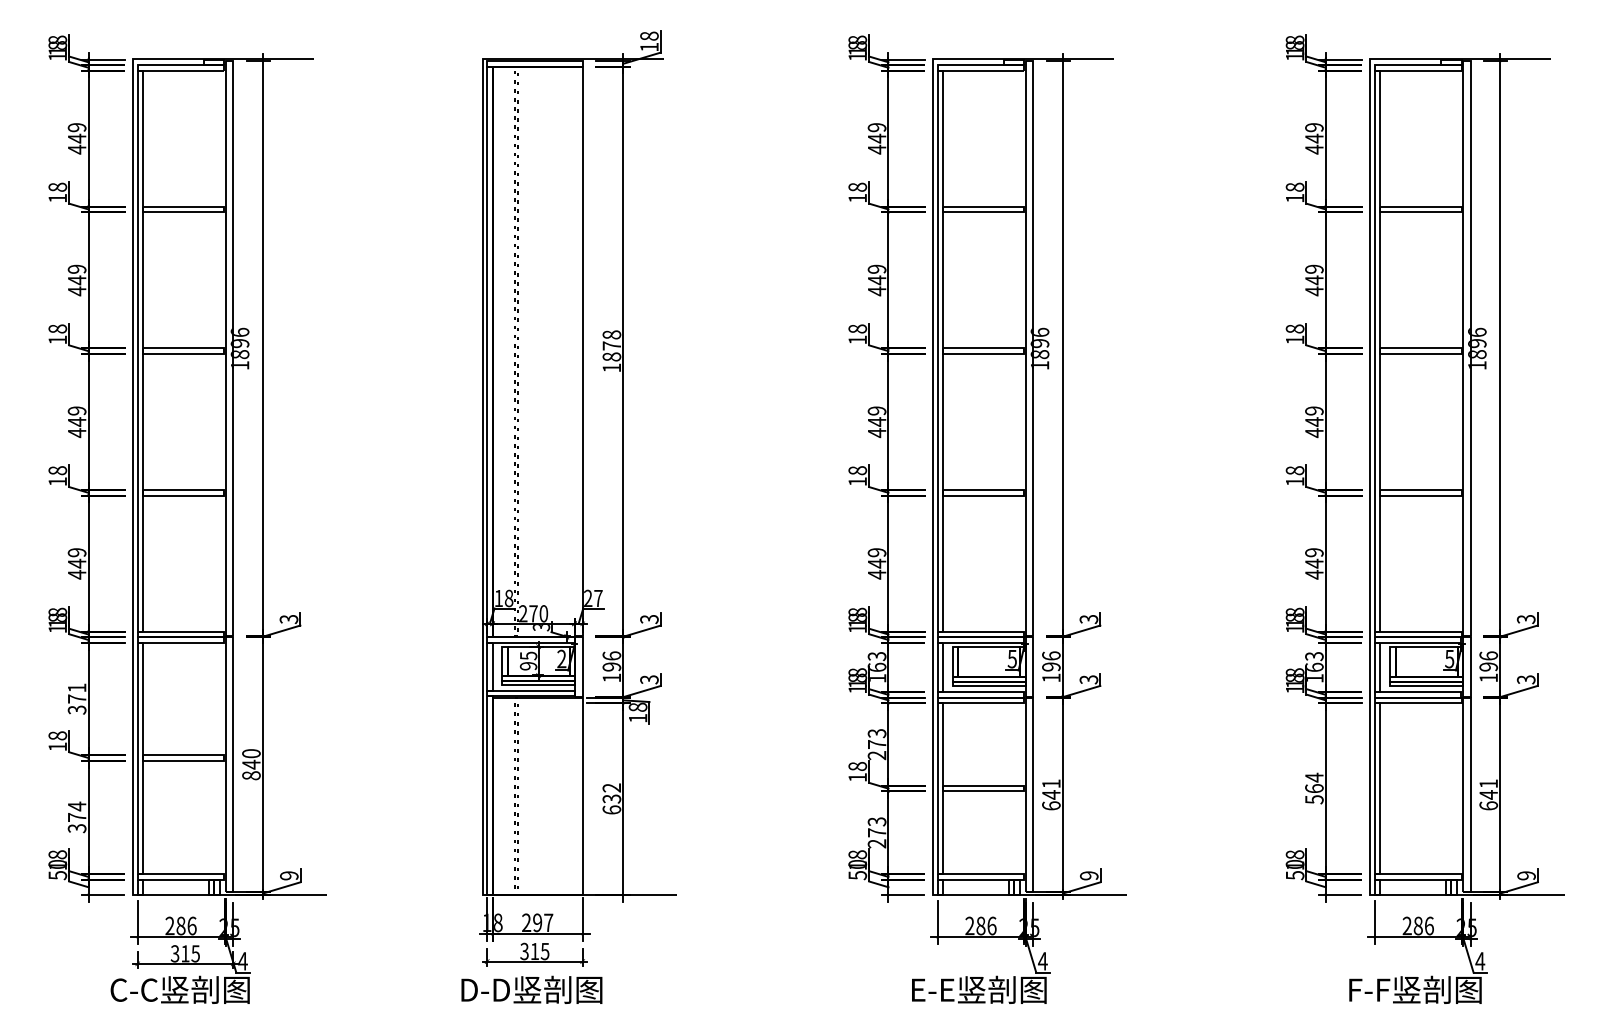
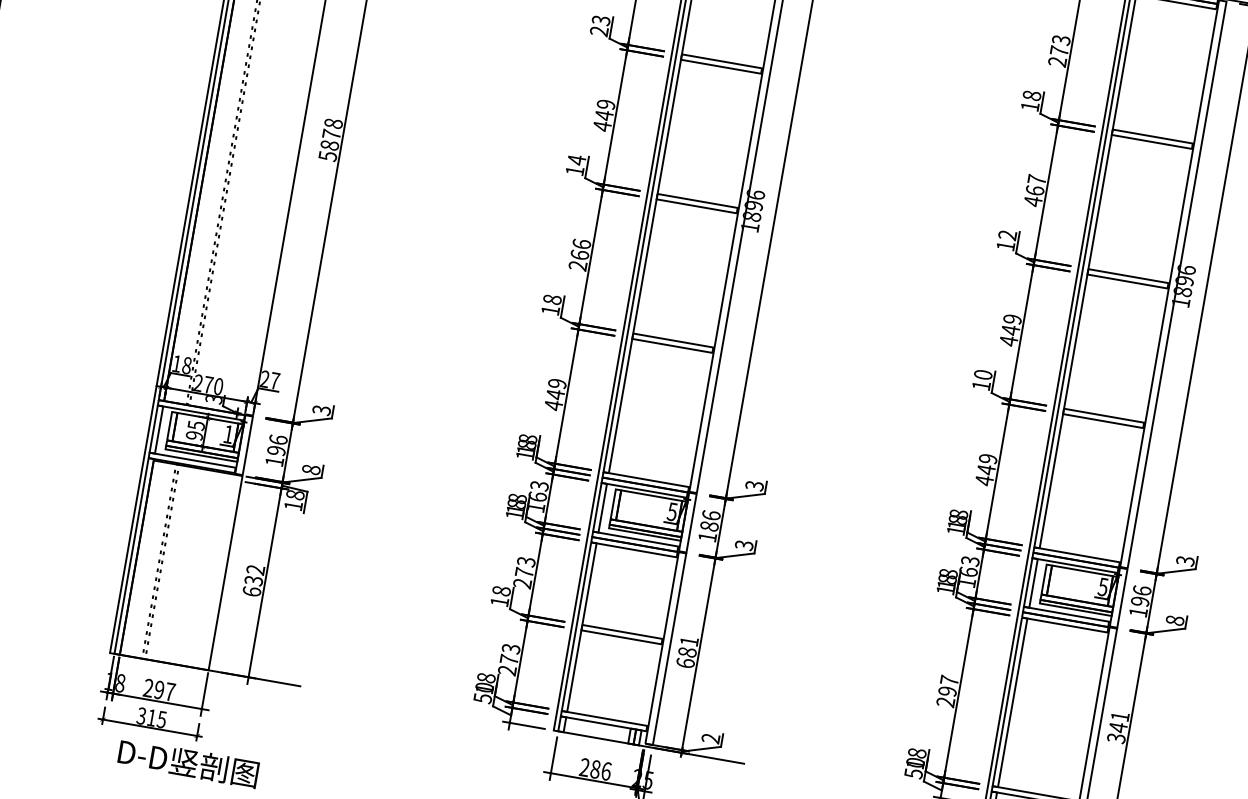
text: (1314, 138) -> (1059, 51), 449 -> 273
text: (857, 192) -> (600, 25), 18 -> 23
text: (1314, 274) -> (1036, 184), 449 -> 467
text: (857, 328) -> (576, 159), 18 -> 14
text: (1294, 328) -> (1007, 234), 18 -> 12
text: (611, 367) -> (327, 155), 1878 -> 5878
text: (876, 422) -> (579, 255), 449 -> 266
text: (1295, 470) -> (983, 374), 18 -> 10
text: (561, 658) -> (228, 433), 2 -> 1
text: (1051, 666) -> (709, 525), 196 -> 186
text: (649, 679) -> (311, 469), 3 -> 8
text: (1526, 679) -> (1175, 620), 3 -> 8
text: (1314, 788) -> (947, 691), 564 -> 297
text: (1051, 794) -> (687, 652), 641 -> 681
text: (1488, 805) -> (1116, 737), 641 -> 341
text: (1089, 875) -> (711, 738), 9 -> 2
text: (531, 989) -> (188, 762), moved

